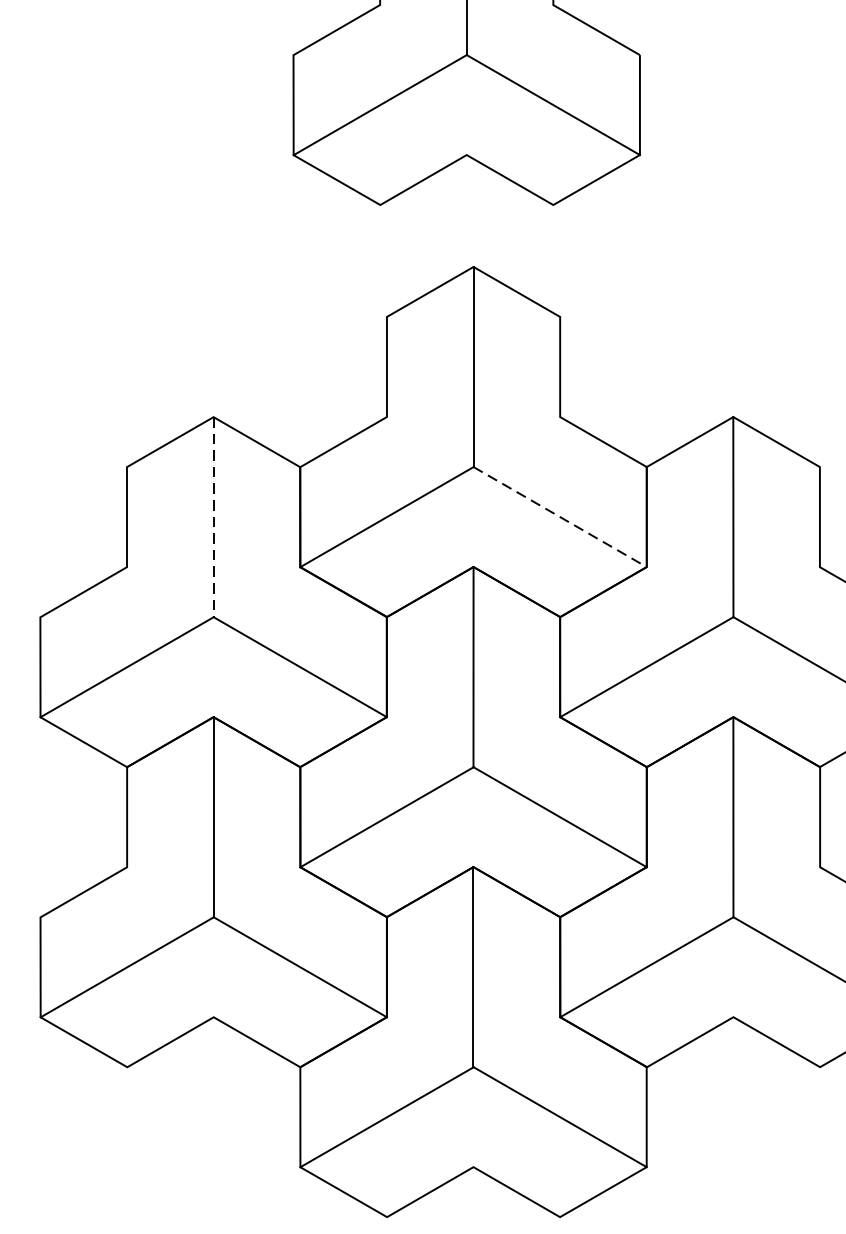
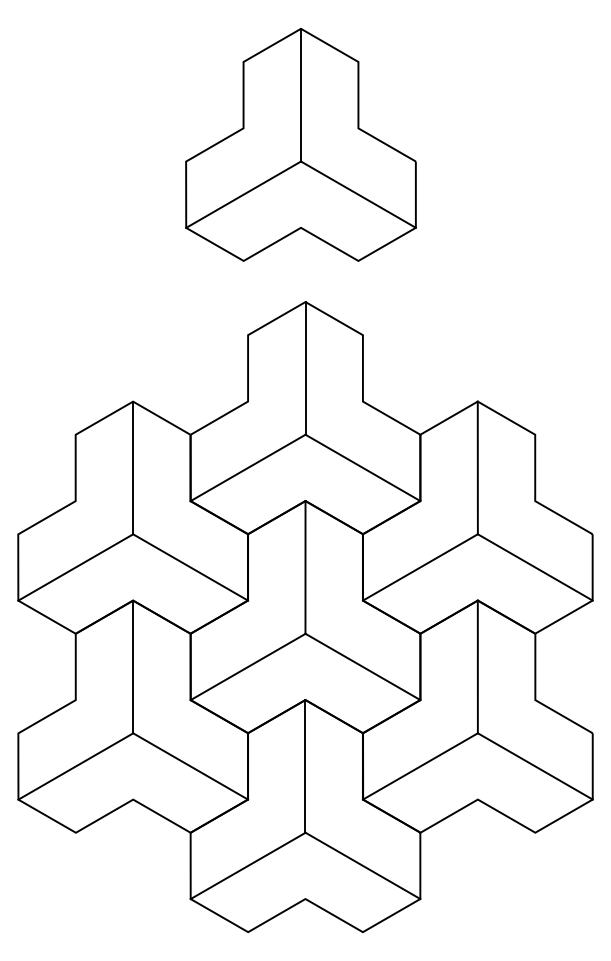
line: (214, 517) -> (133, 468), dashed -> solid
line: (560, 517) -> (363, 468), dashed -> solid

